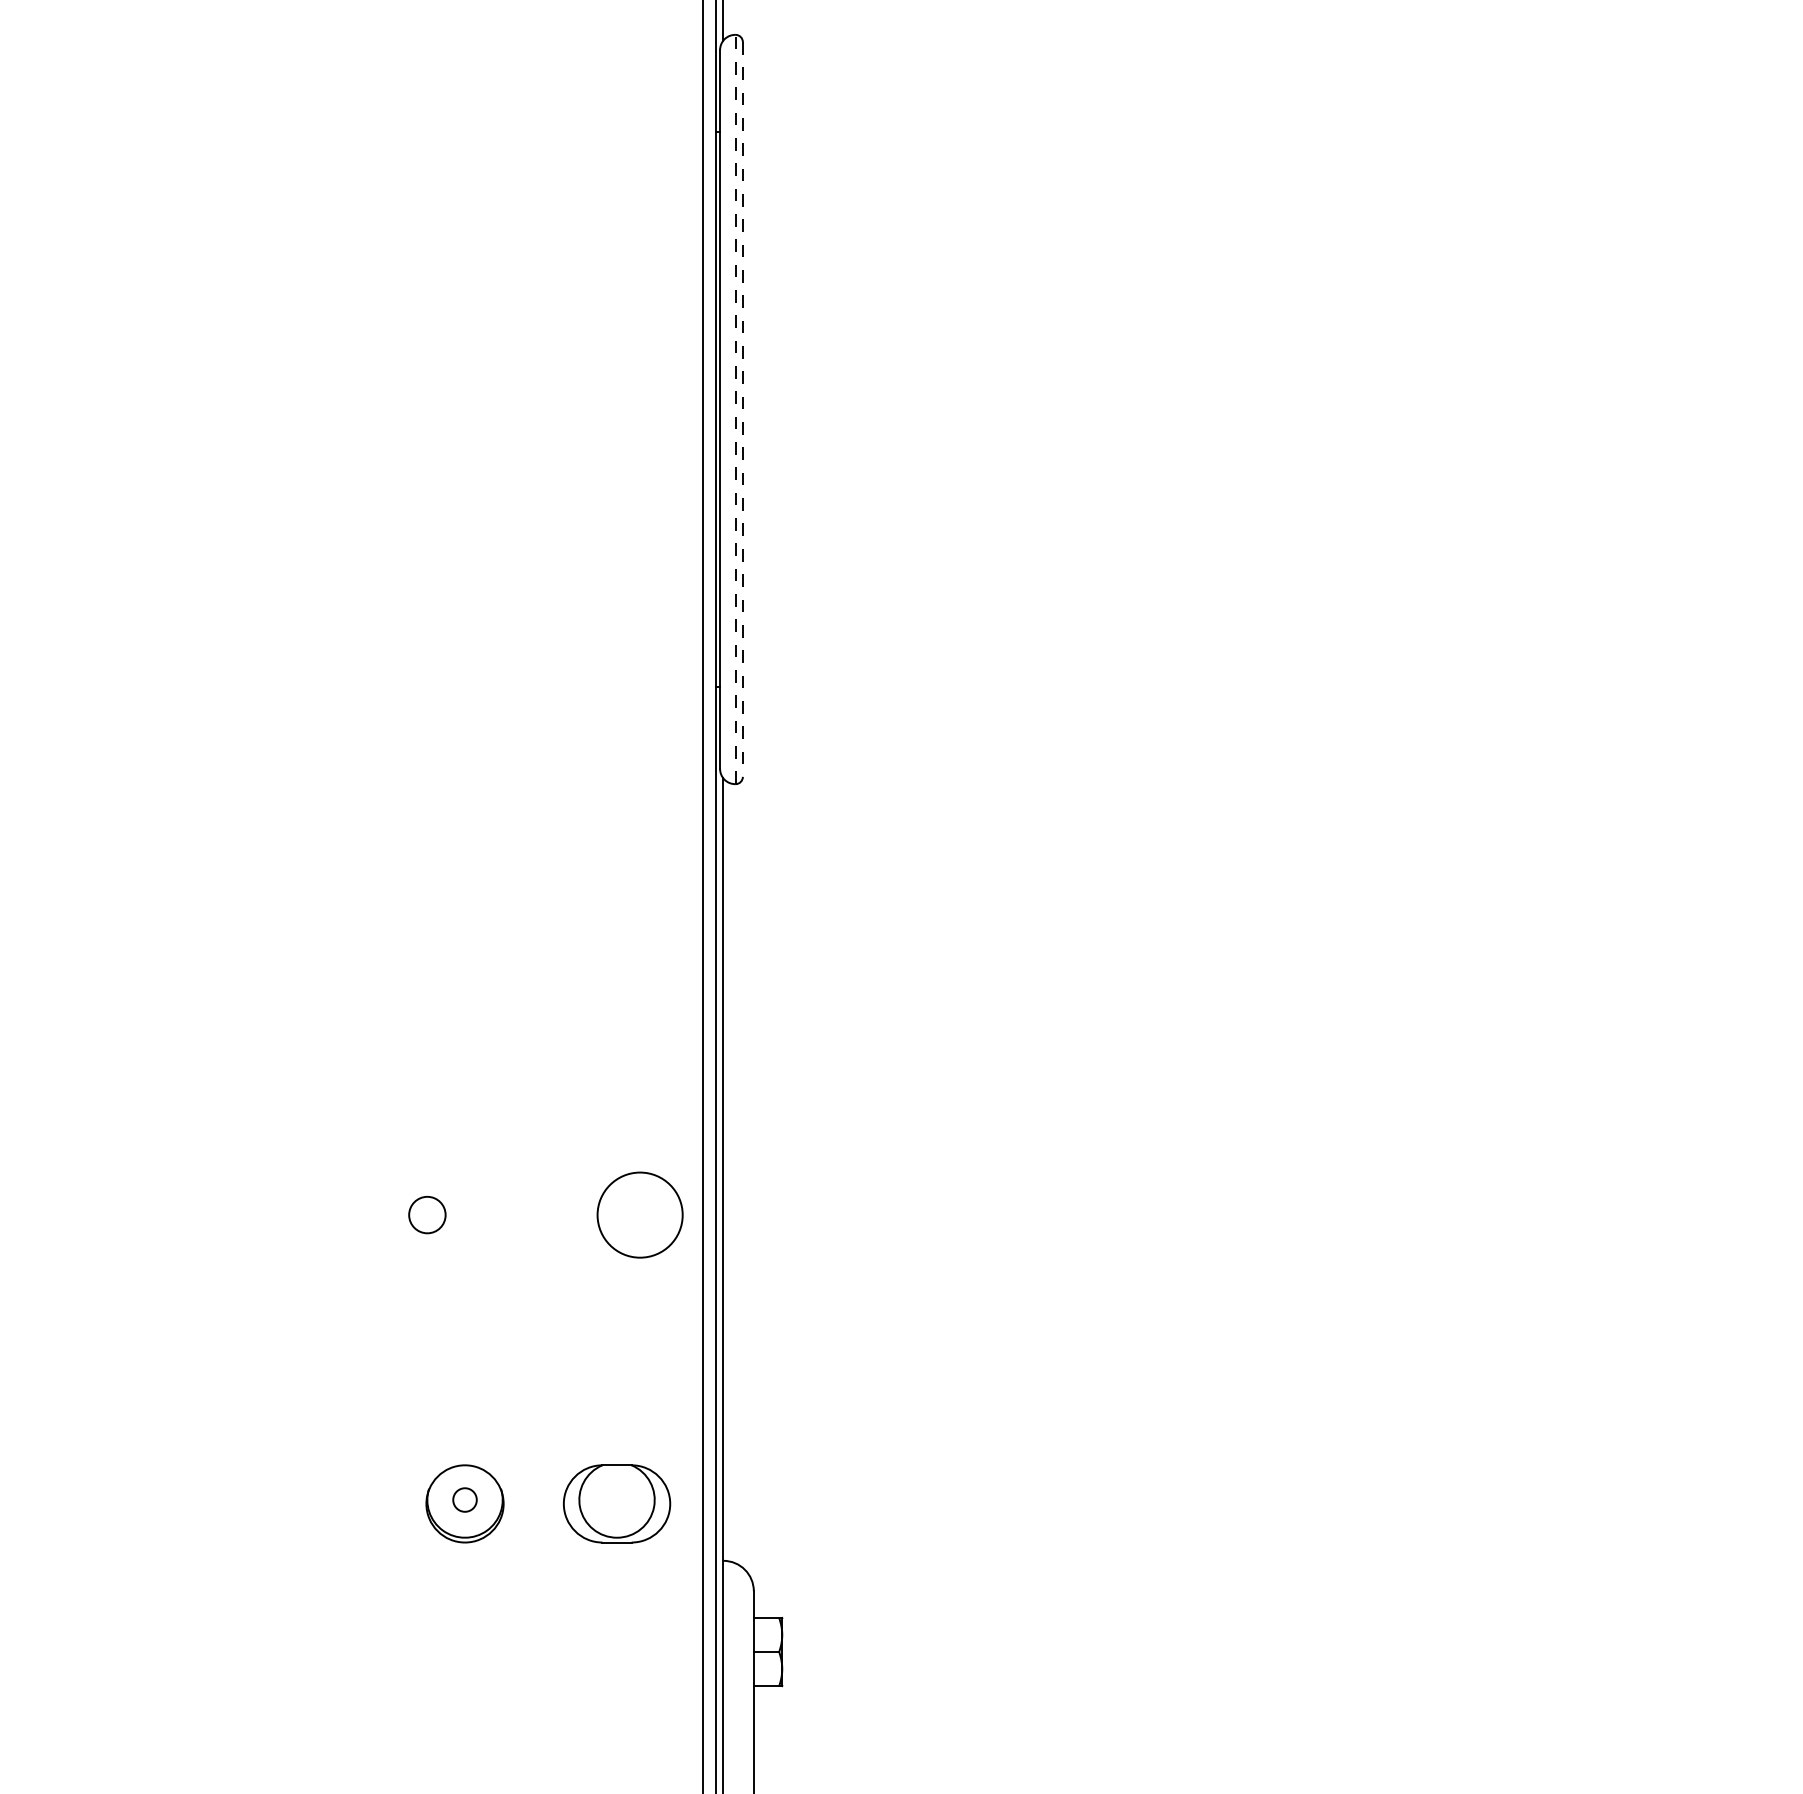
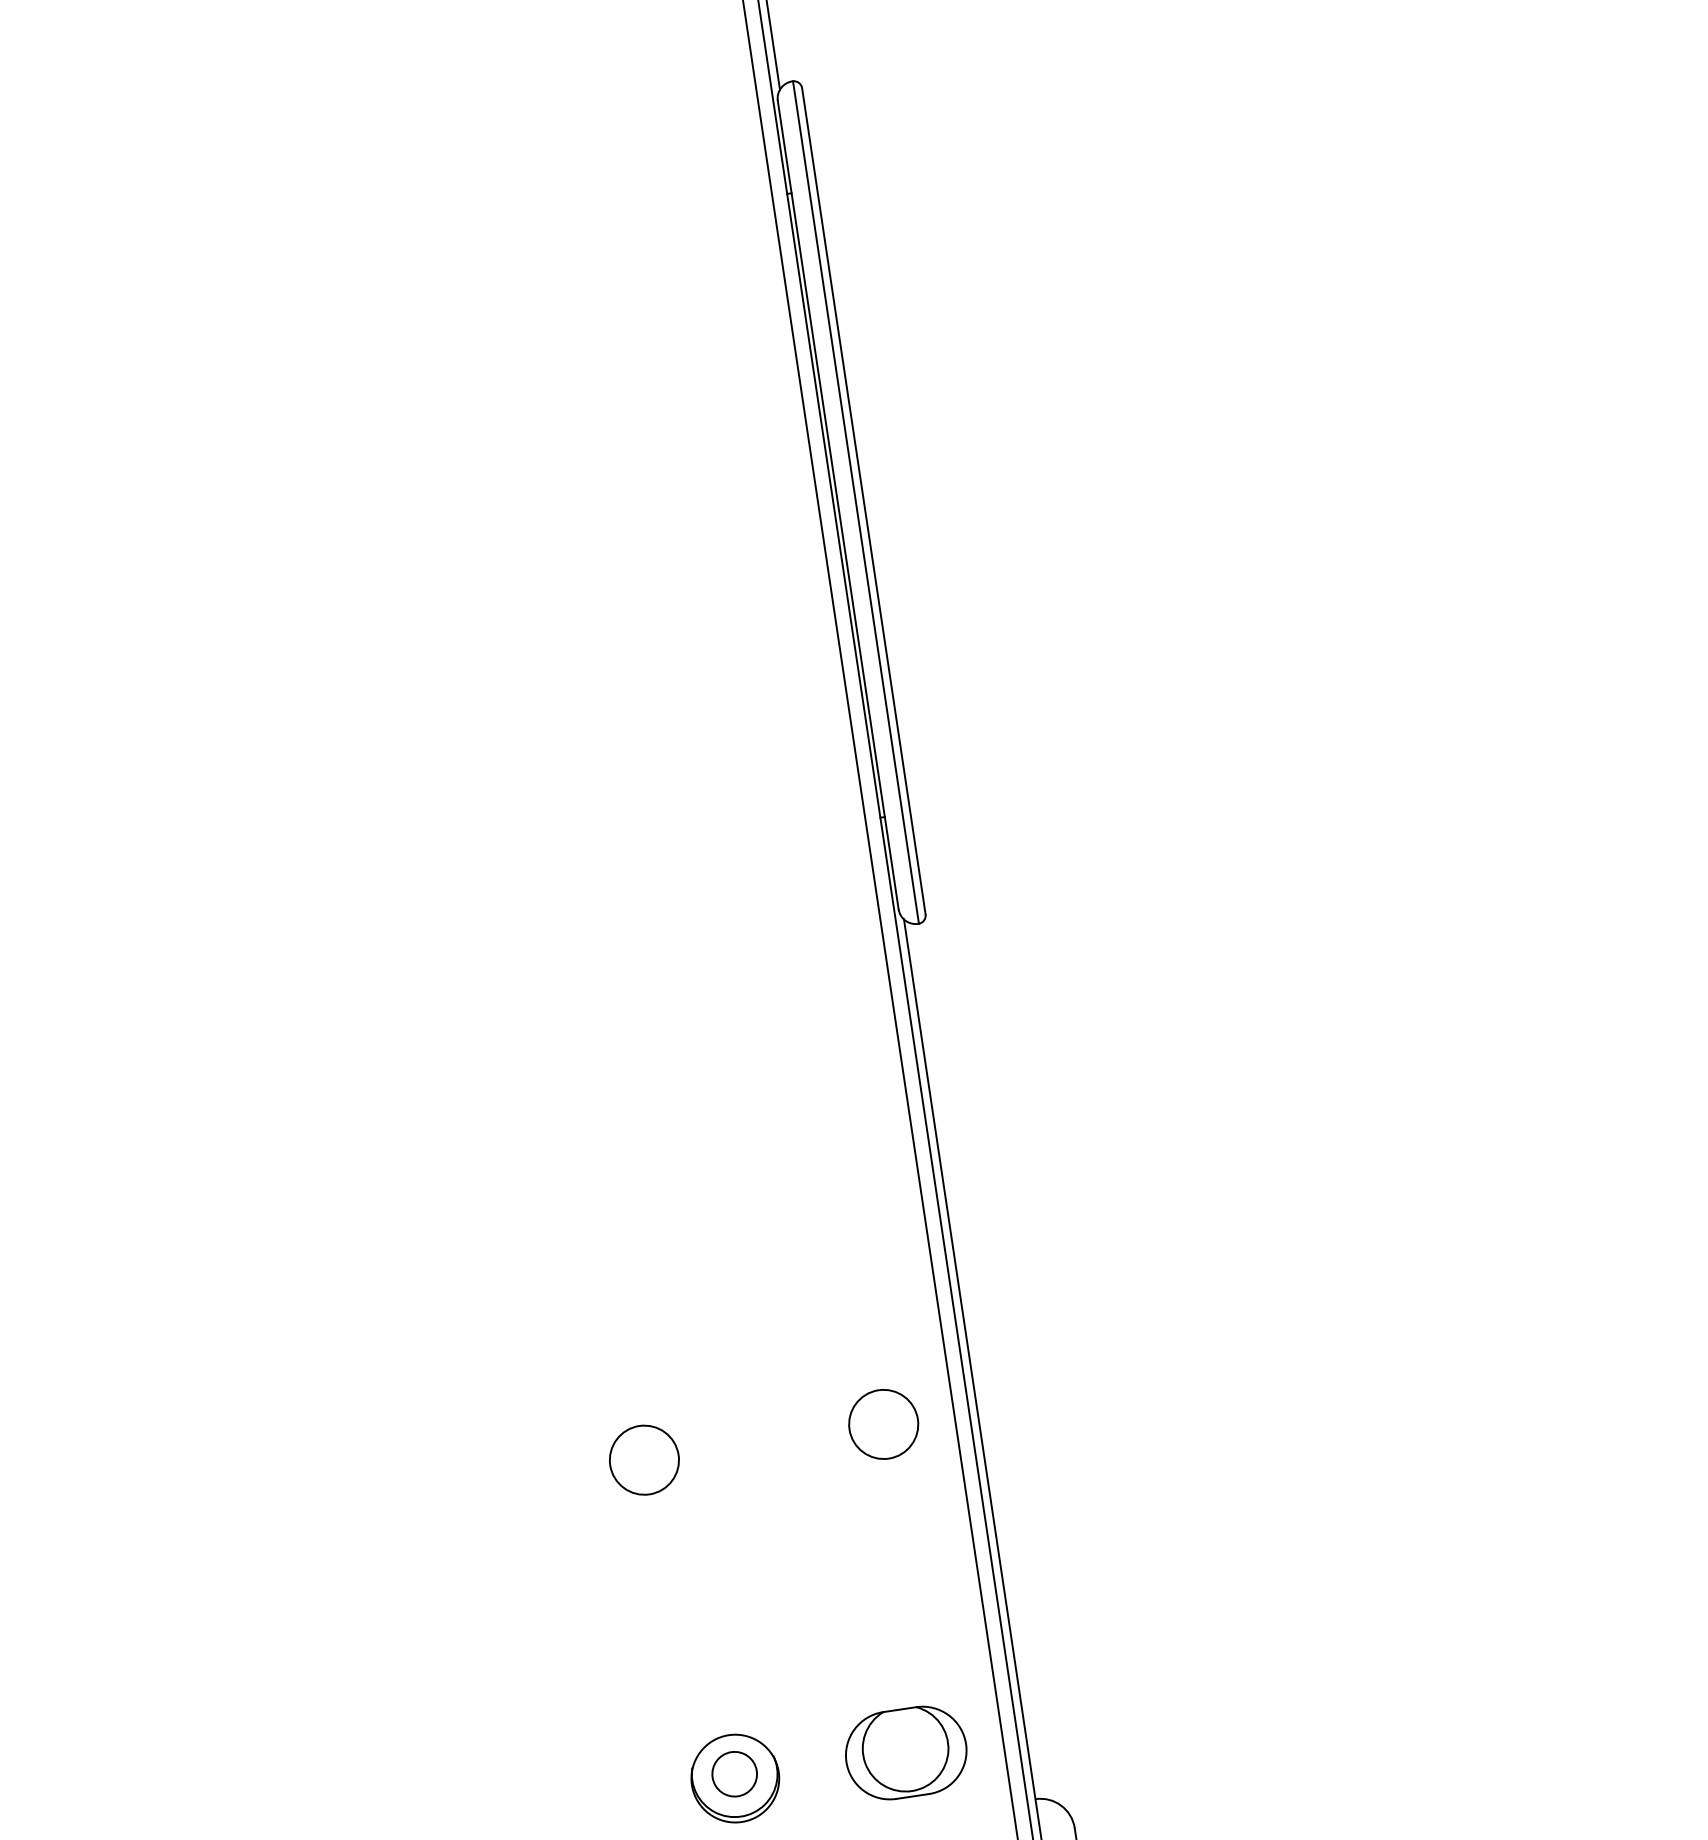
line: (735, 409) -> (855, 502), dashed -> solid
line: (742, 410) -> (863, 502), dashed -> solid
circle: (427, 1214) -> (644, 1459), size x1.67
circle: (639, 1214) -> (882, 1423), size x0.71
circle: (464, 1499) -> (734, 1773), size x1.67

